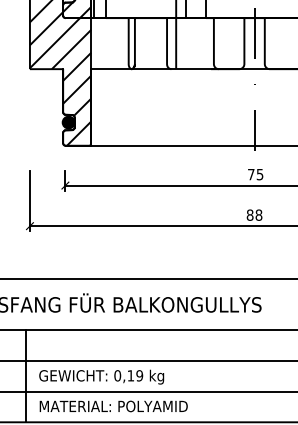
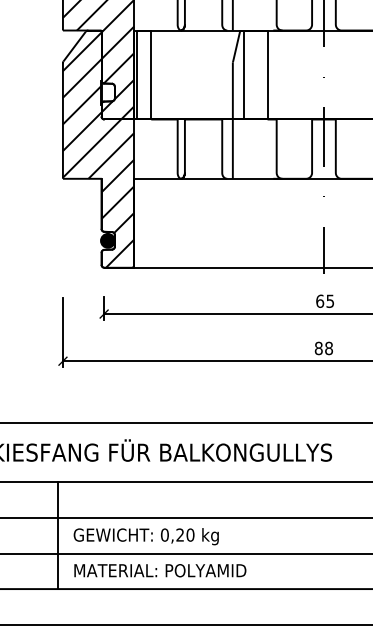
text: (251, 173) -> (320, 300), 75 -> 65
text: (135, 375) -> (185, 534), 0,19 -> 0,20

